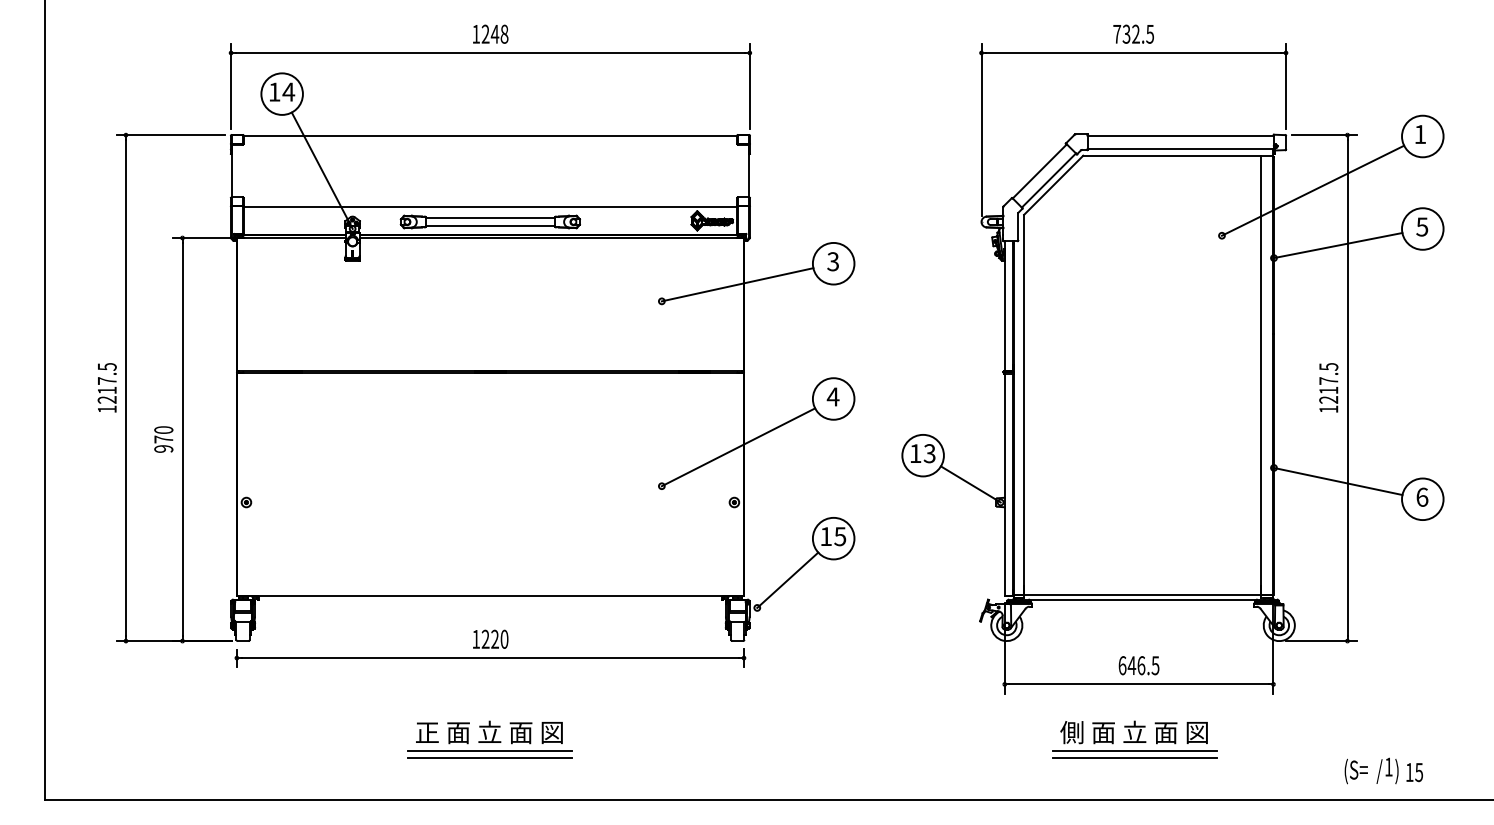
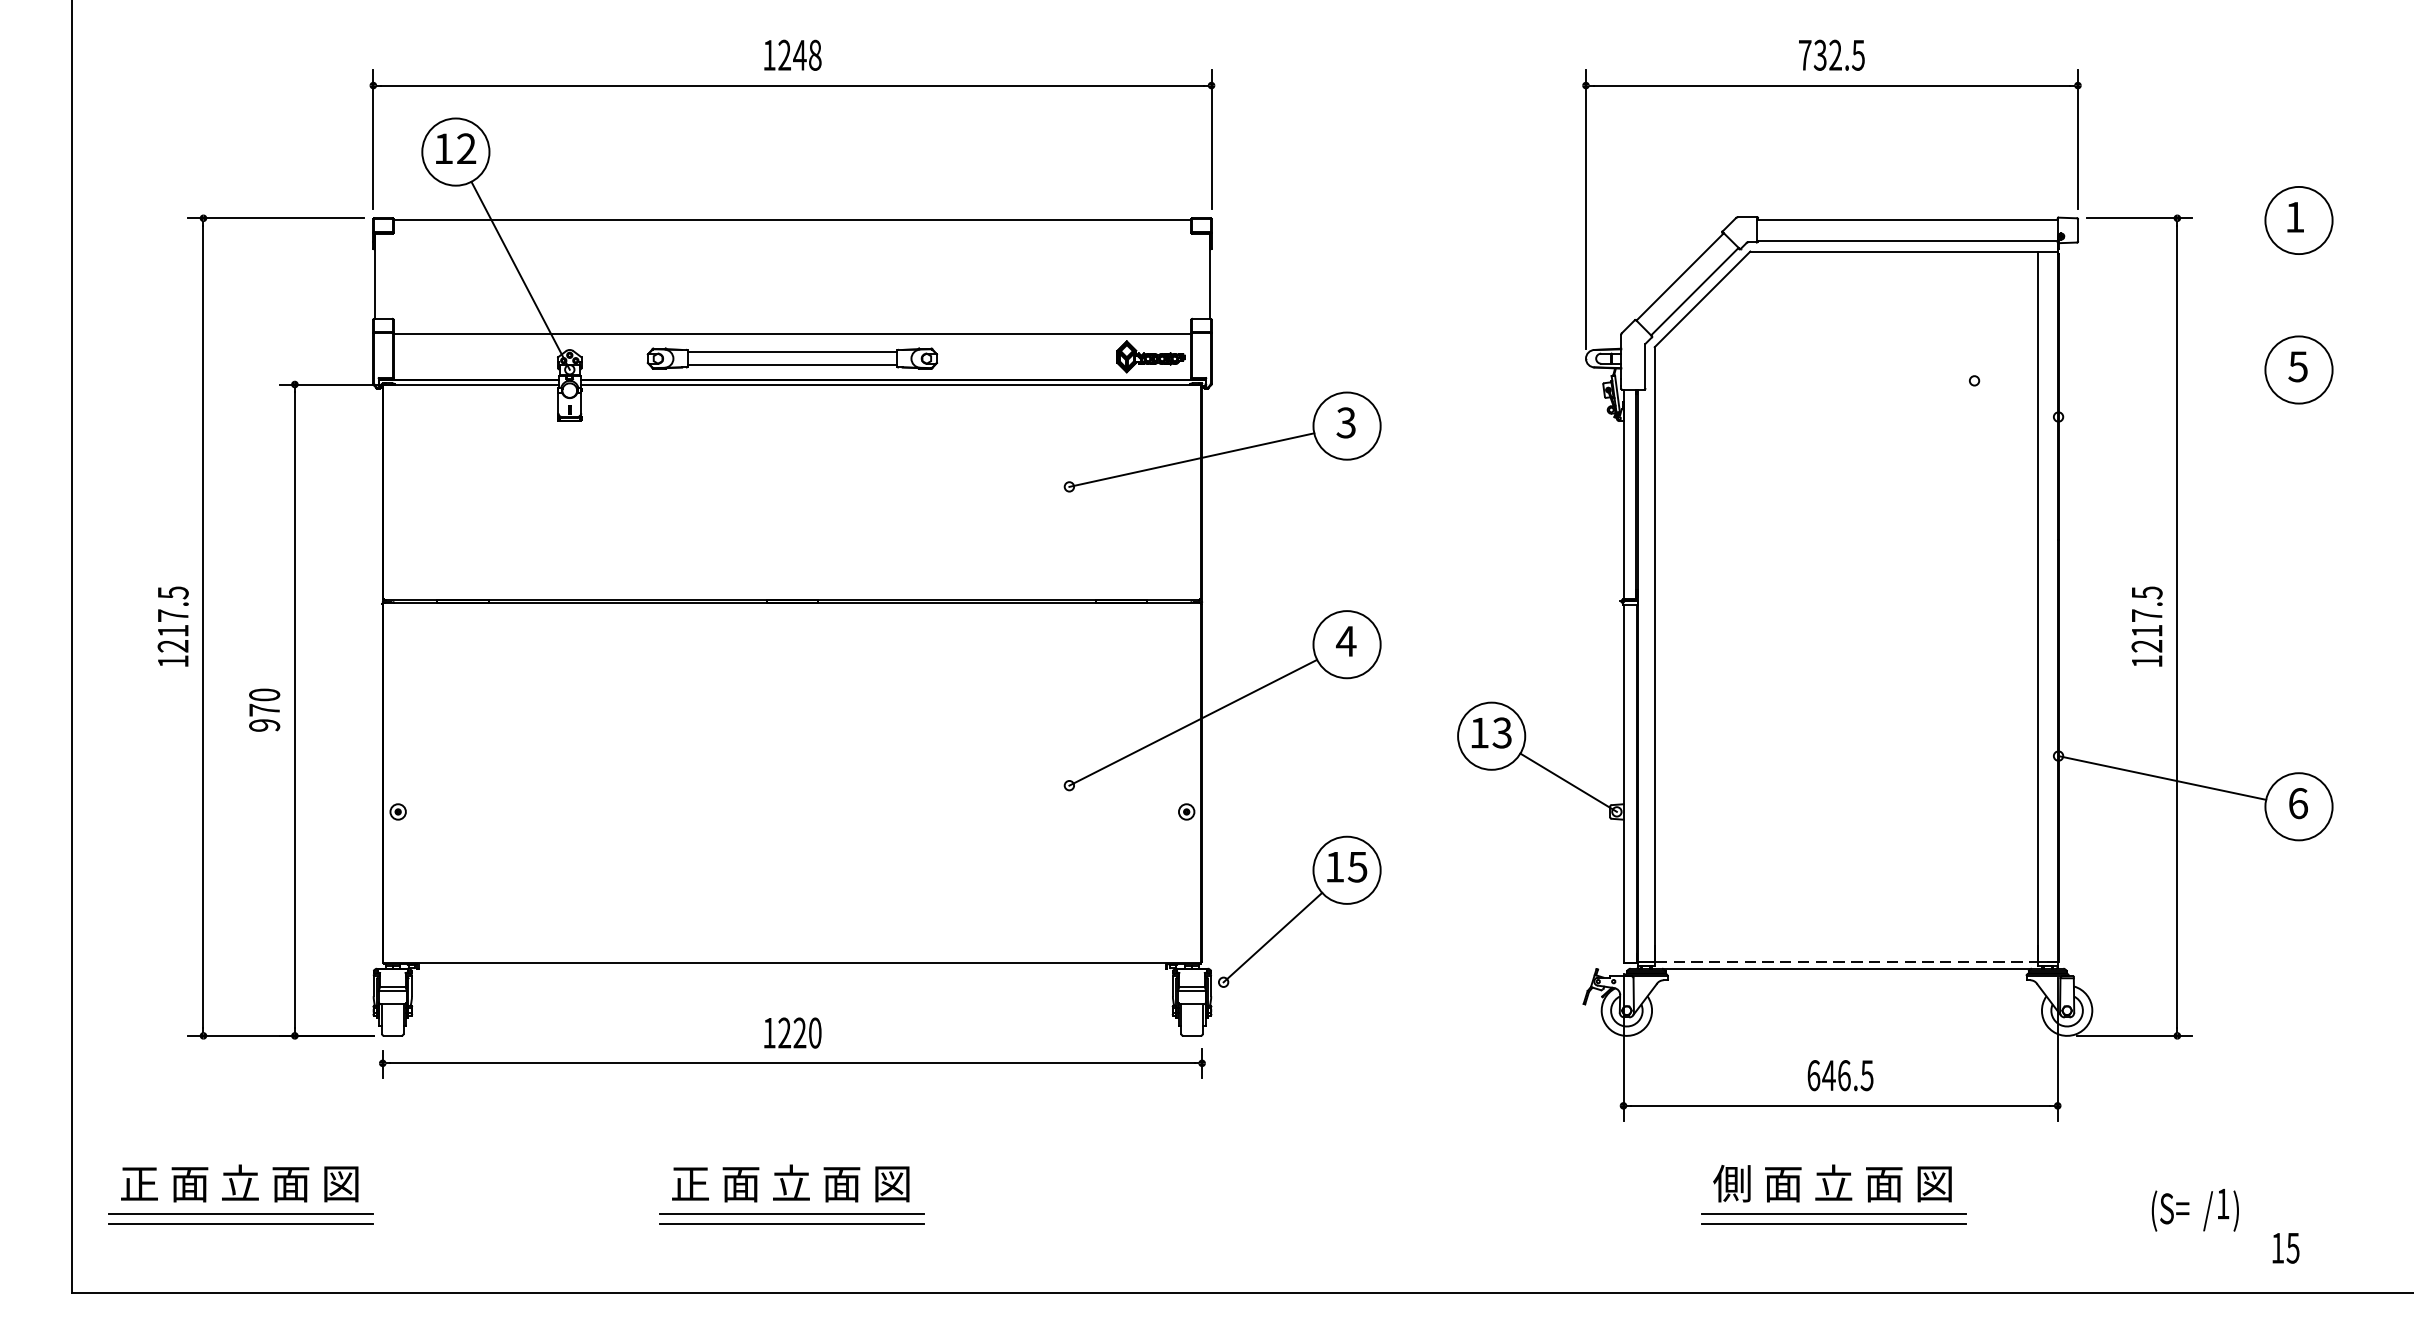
text: (288, 91) -> (466, 147), 14 -> 12
line: (1312, 190) -> (2120, 307), removed
line: (1337, 245) -> (2161, 396), removed
line: (1143, 595) -> (1847, 962), solid -> dashed
part: (148, 739) -> (239, 1194), added
text: (1371, 770) -> (2195, 1209), moved

